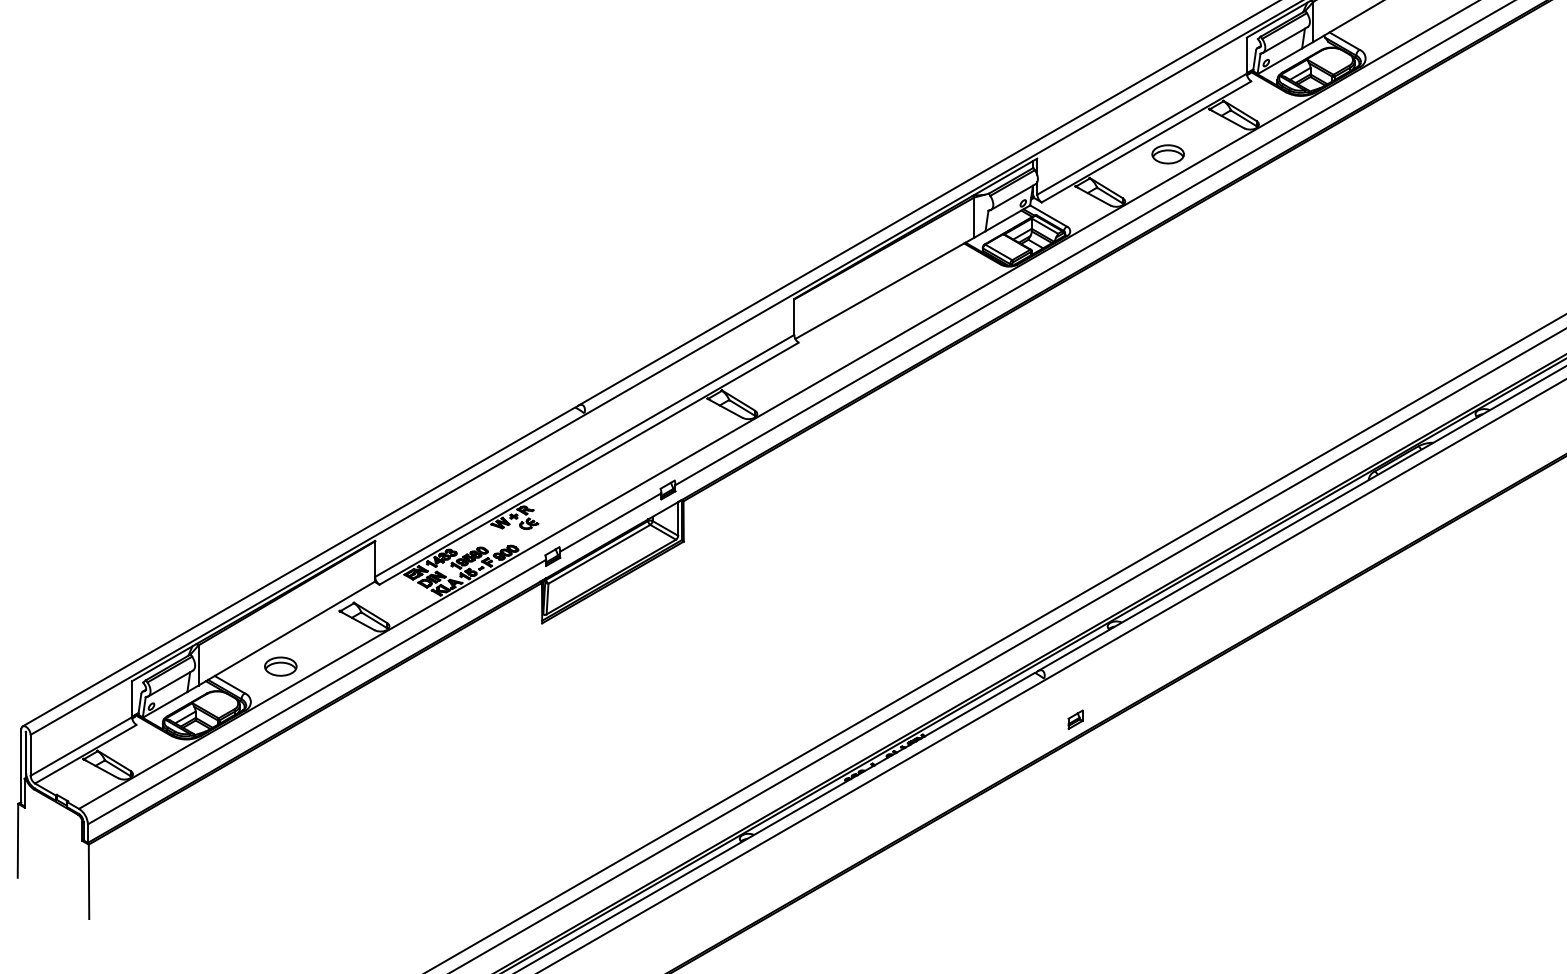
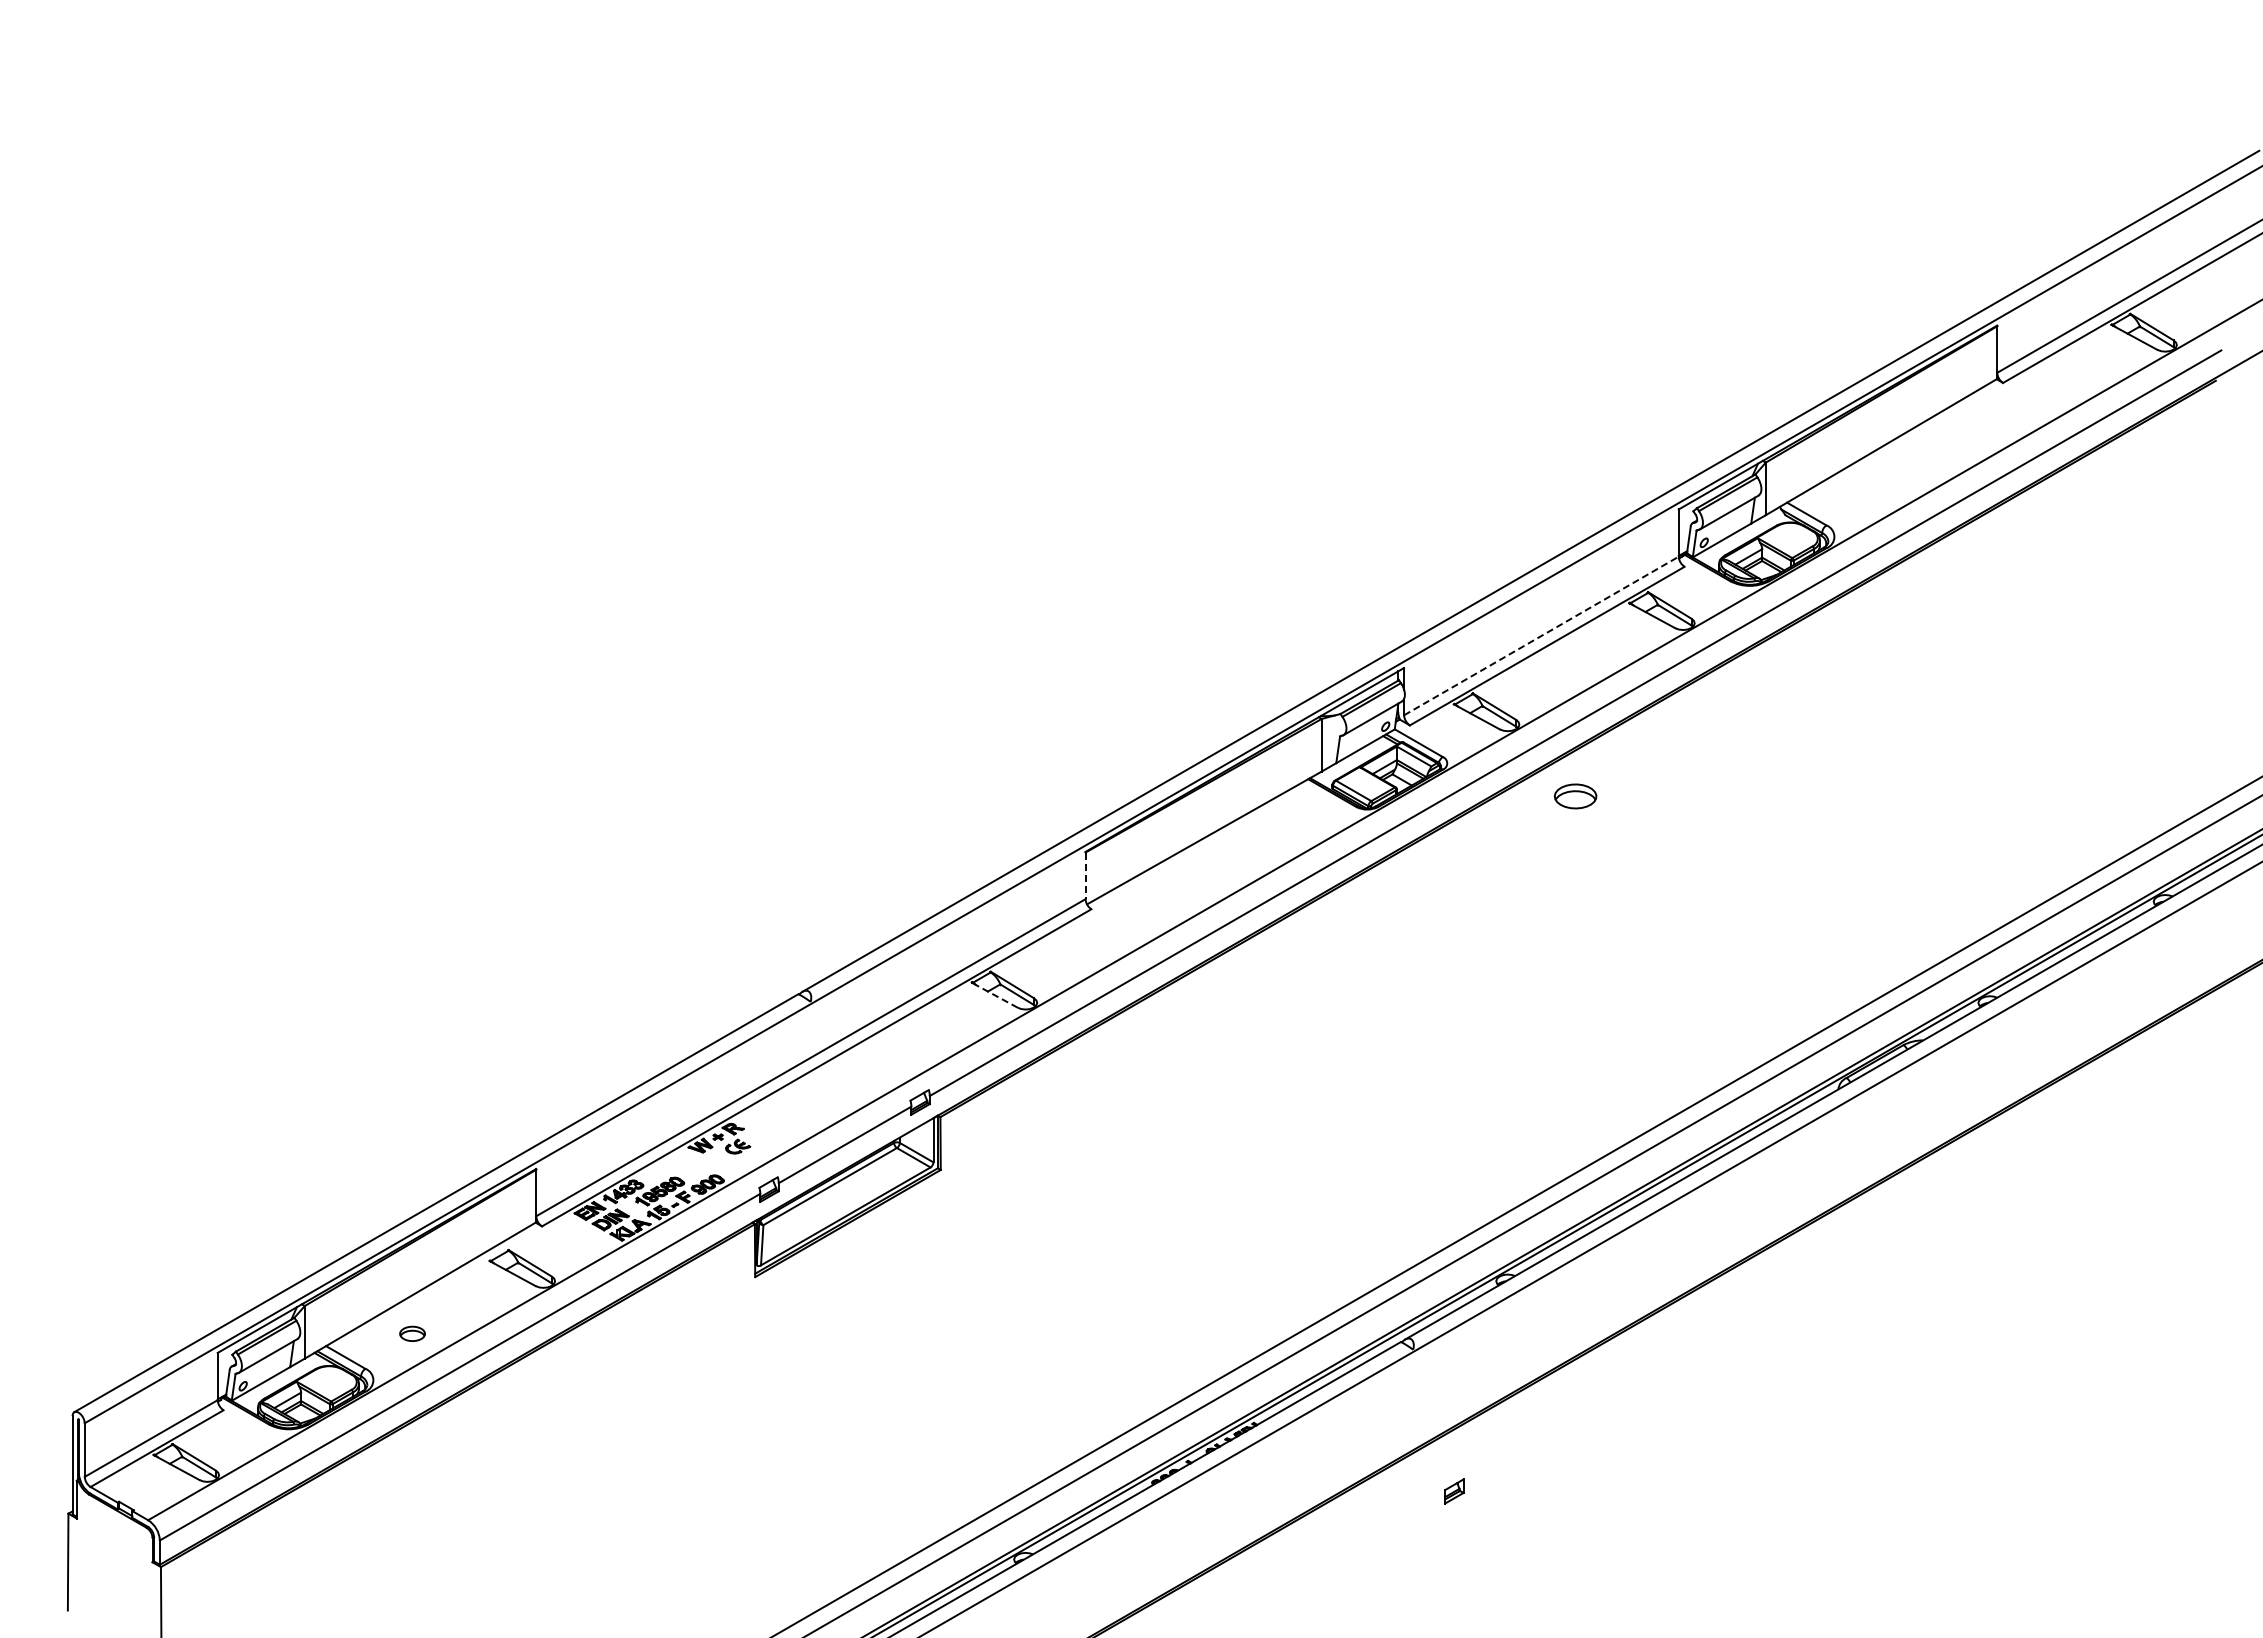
line: (1142, 133) -> (1541, 635), solid -> dashed
part: (1168, 154) -> (1575, 796), moved
line: (794, 317) -> (1085, 876), solid -> dashed
line: (724, 408) -> (994, 995), solid -> dashed
part: (280, 666) -> (412, 1333), size x0.6
part: (1075, 719) -> (1454, 1491), moved

